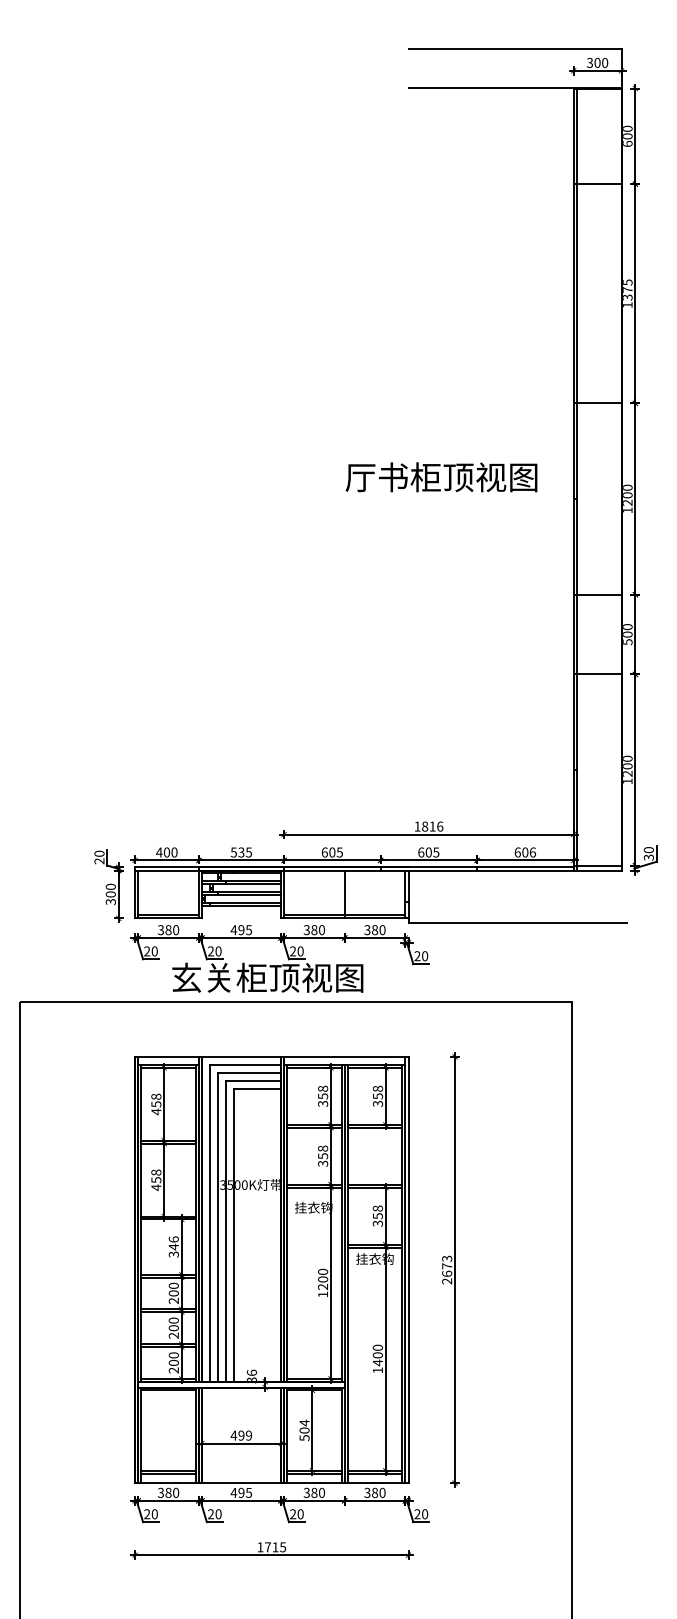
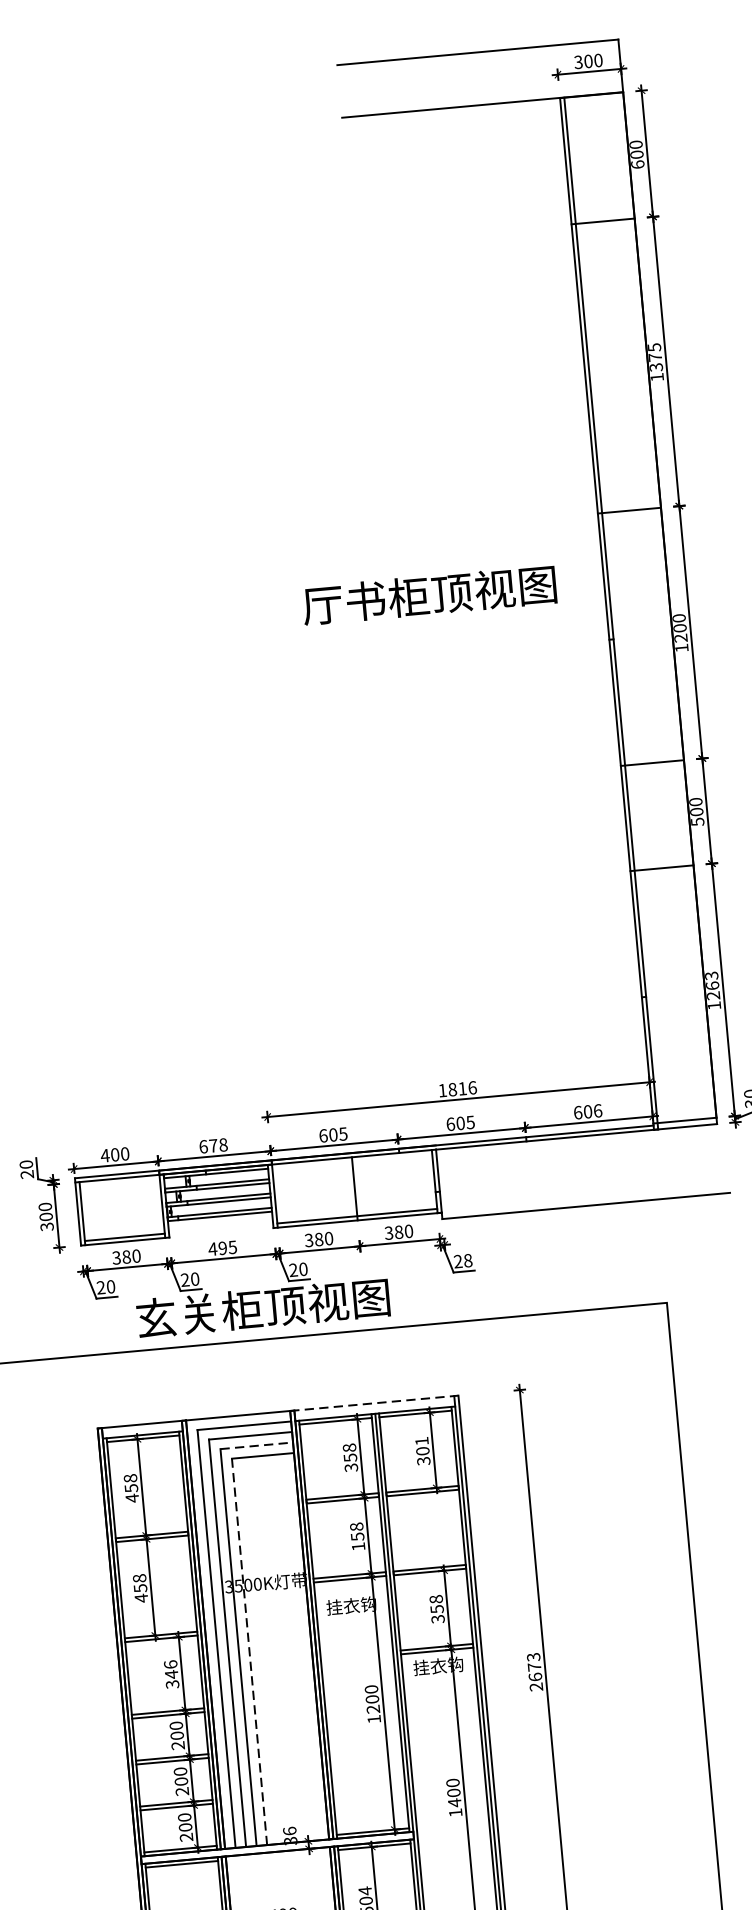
text: (441, 477) -> (429, 595), moved
text: (627, 762) -> (712, 980), 1200 -> 1263
text: (241, 852) -> (213, 1145), 535 -> 678
text: (425, 955) -> (468, 1259), 20 -> 28
line: (344, 1057) -> (374, 1403), solid -> dashed
line: (253, 1080) -> (256, 1445), solid -> dashed
text: (377, 1092) -> (421, 1446), 358 -> 301
text: (323, 1163) -> (359, 1546), 358 -> 158
line: (233, 1234) -> (248, 1650), solid -> dashed

